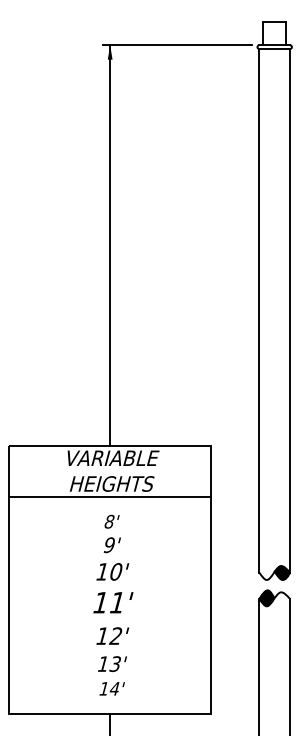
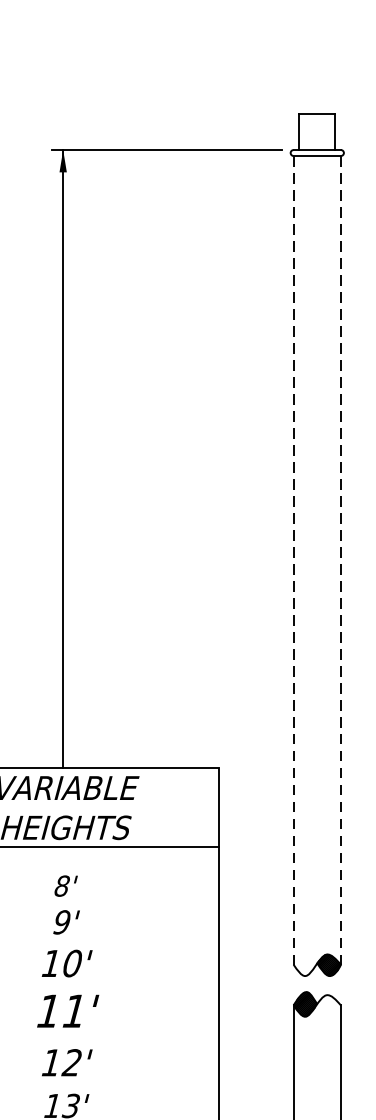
line: (259, 310) -> (293, 559), solid -> dashed
line: (290, 310) -> (341, 559), solid -> dashed

